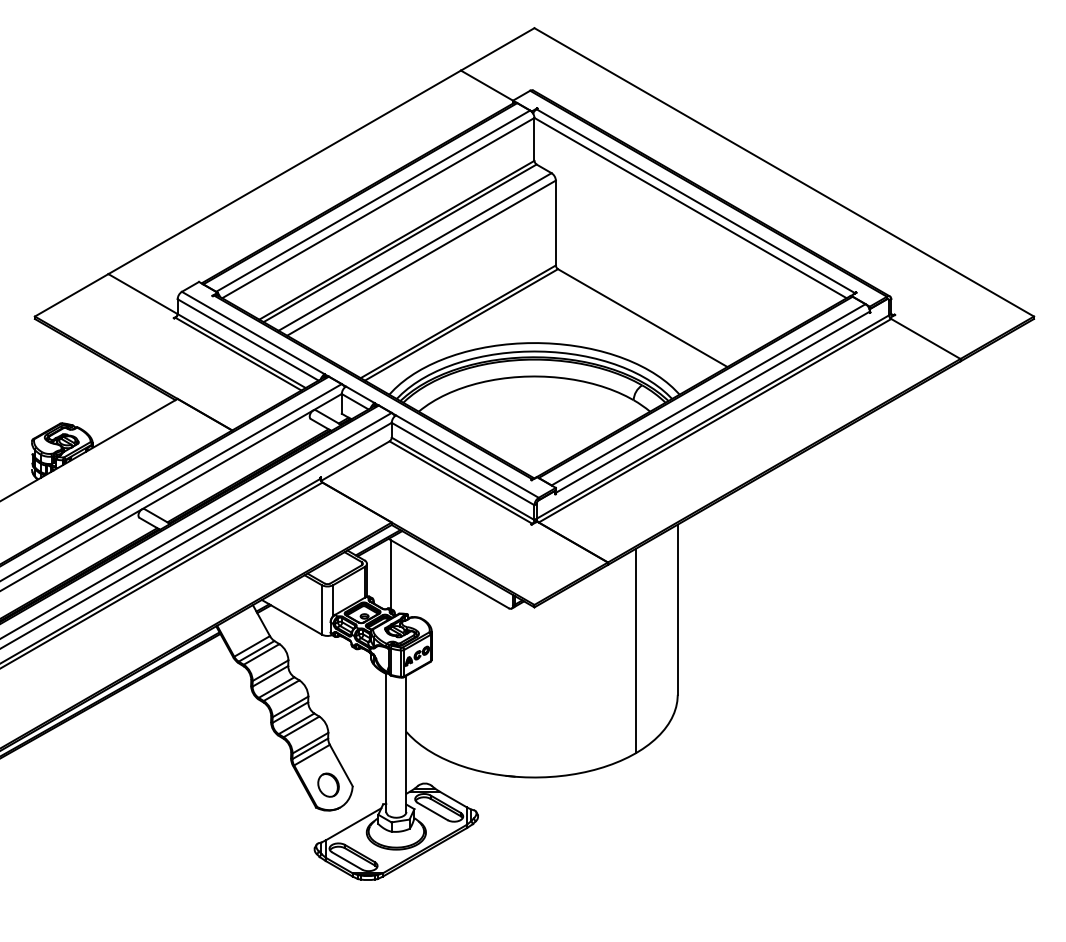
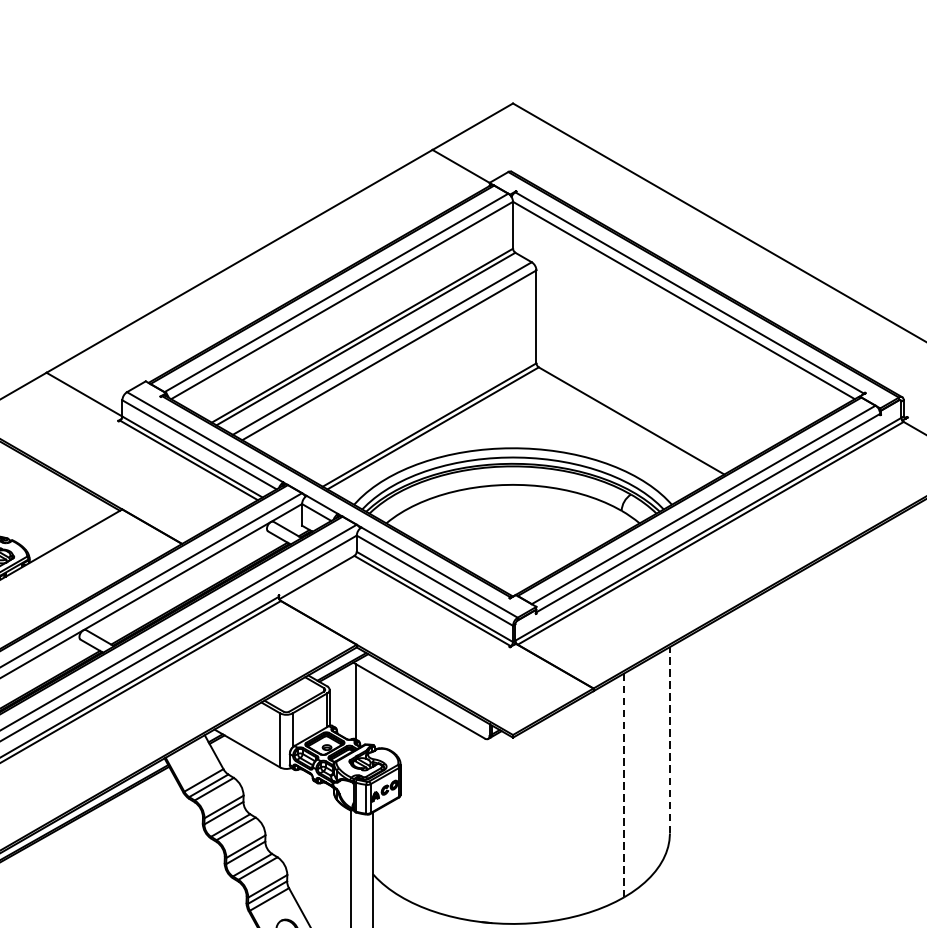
line: (677, 609) -> (669, 739), solid -> dashed
line: (635, 651) -> (623, 785), solid -> dashed

